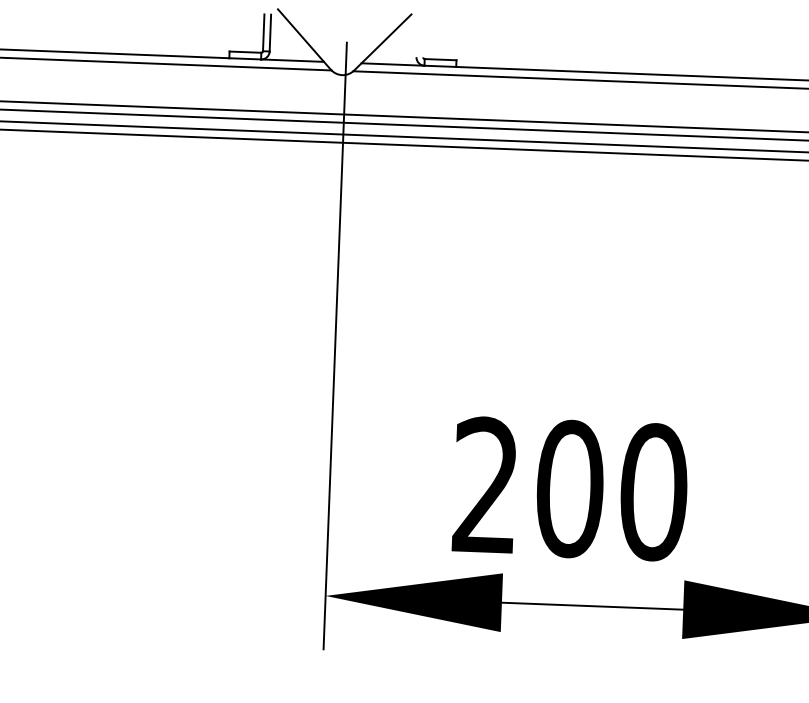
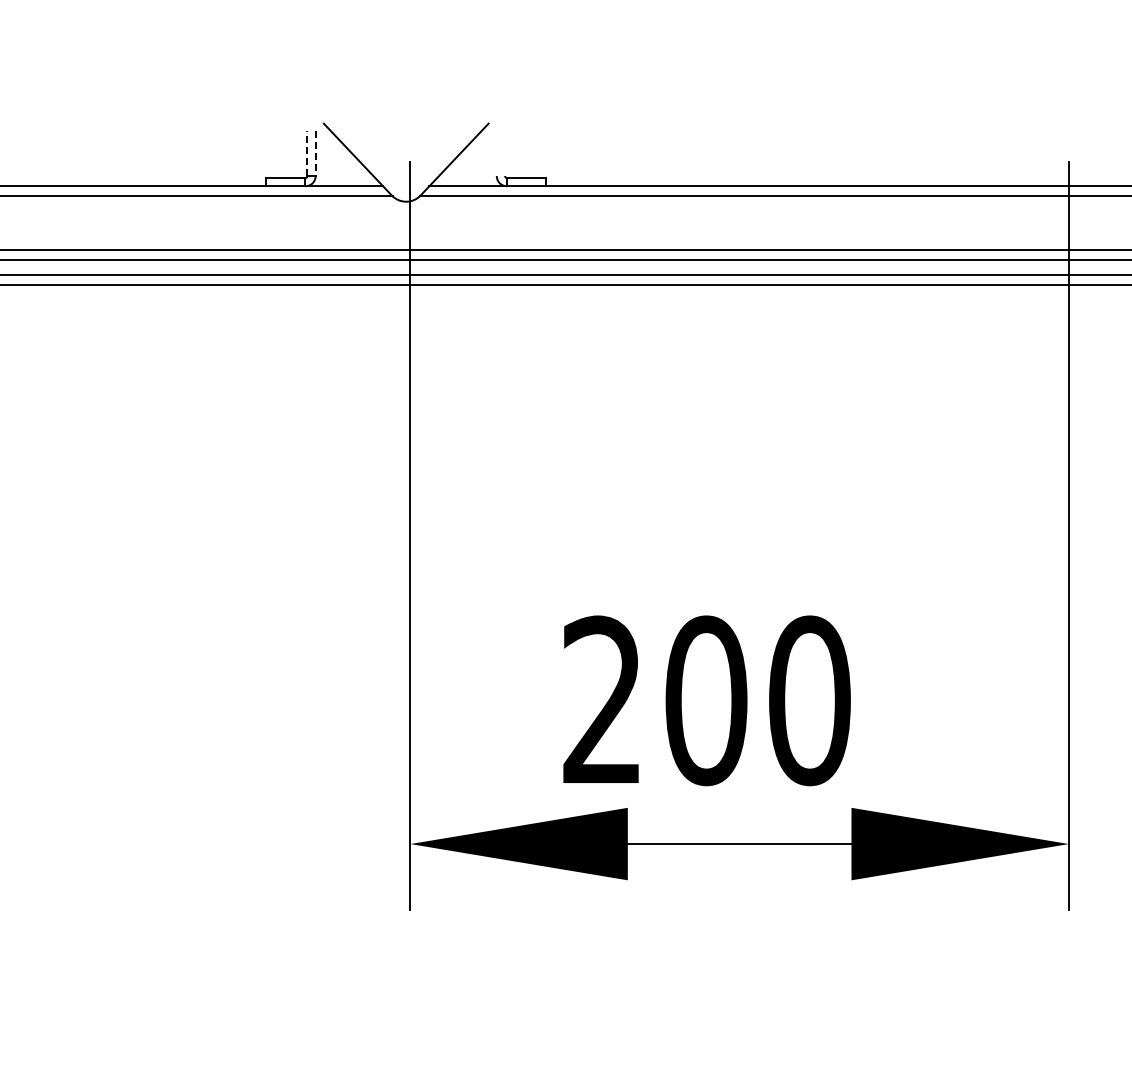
line: (263, 32) -> (307, 153), solid -> dashed
line: (270, 33) -> (315, 153), solid -> dashed

